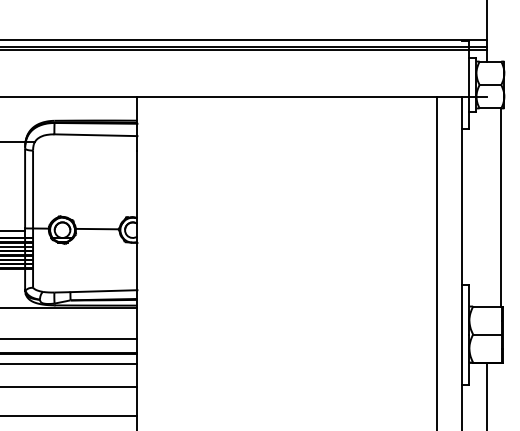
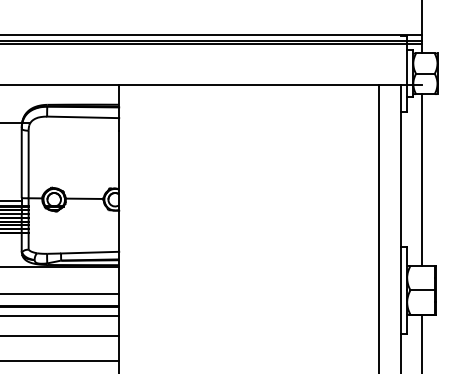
line: (500, 207) -> (421, 180), moved

